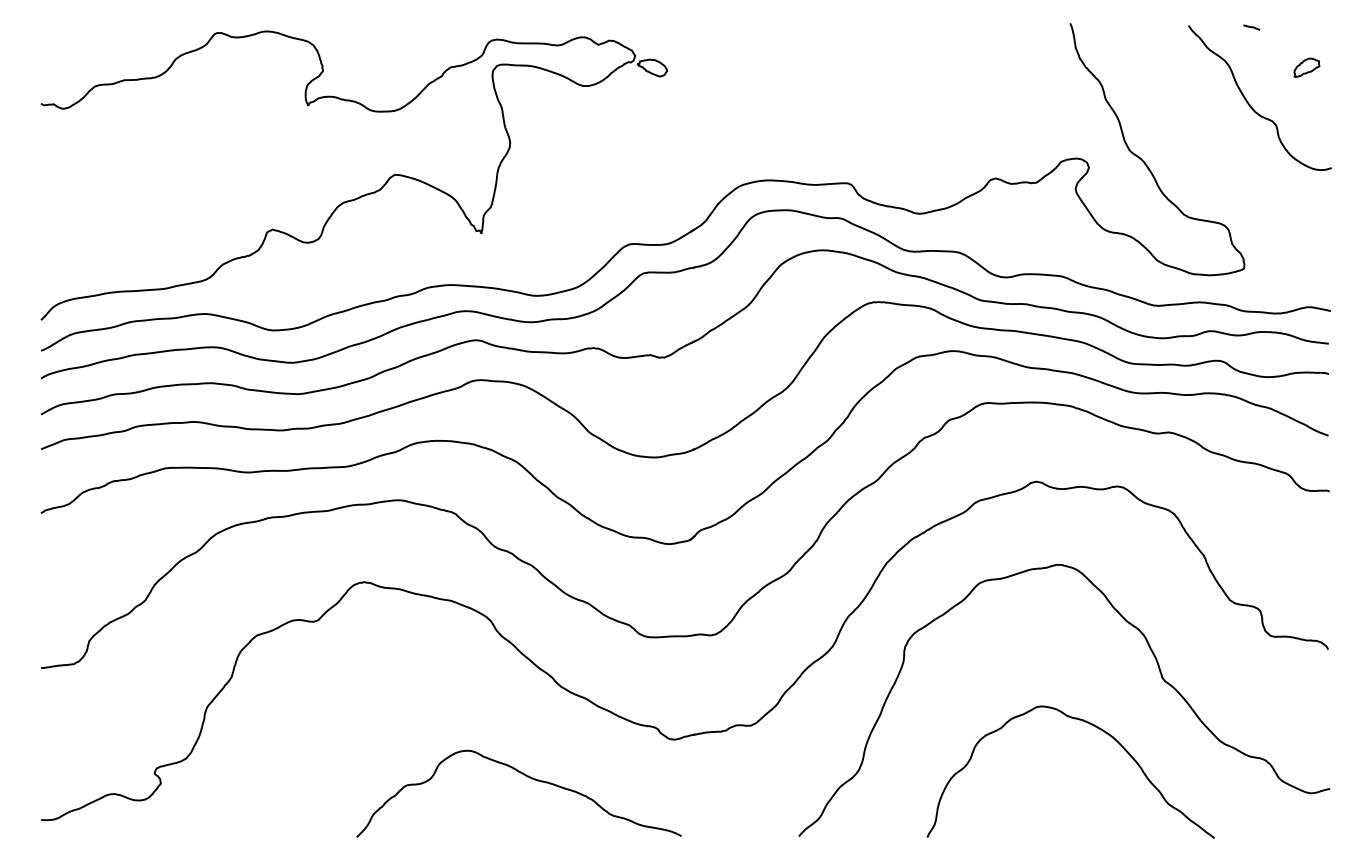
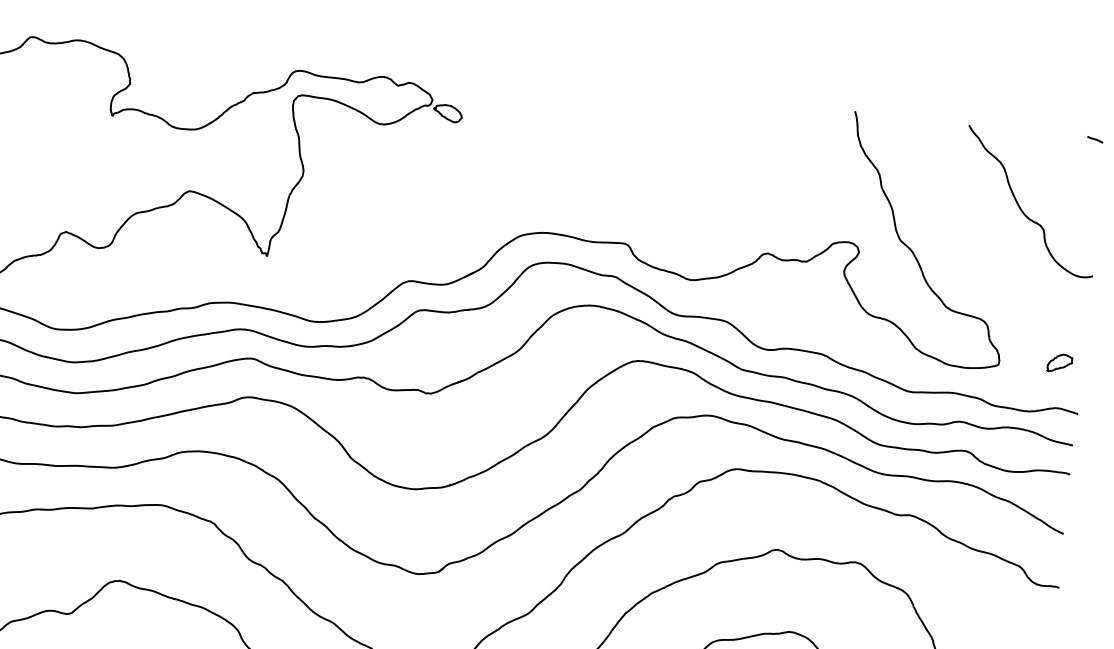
line: (1251, 27) -> (1094, 139), moved
part: (1306, 67) -> (1059, 362), moved

